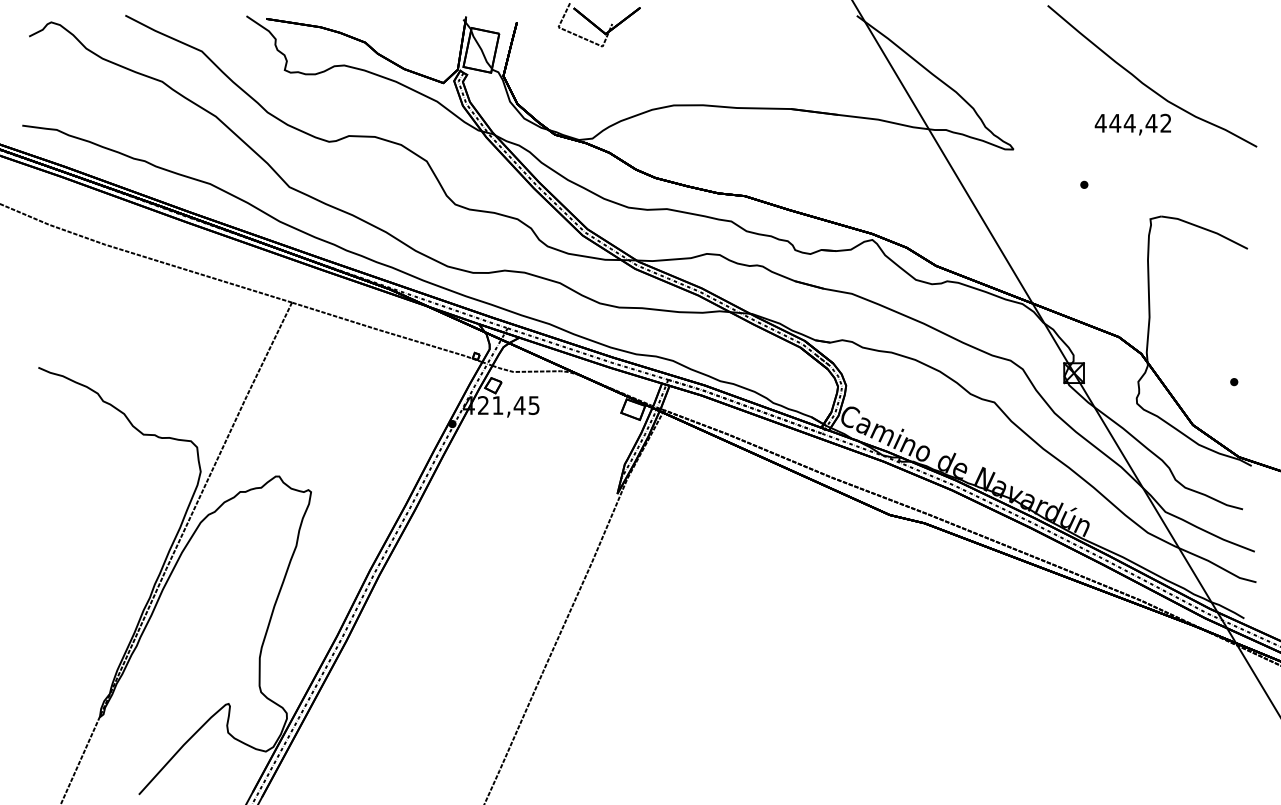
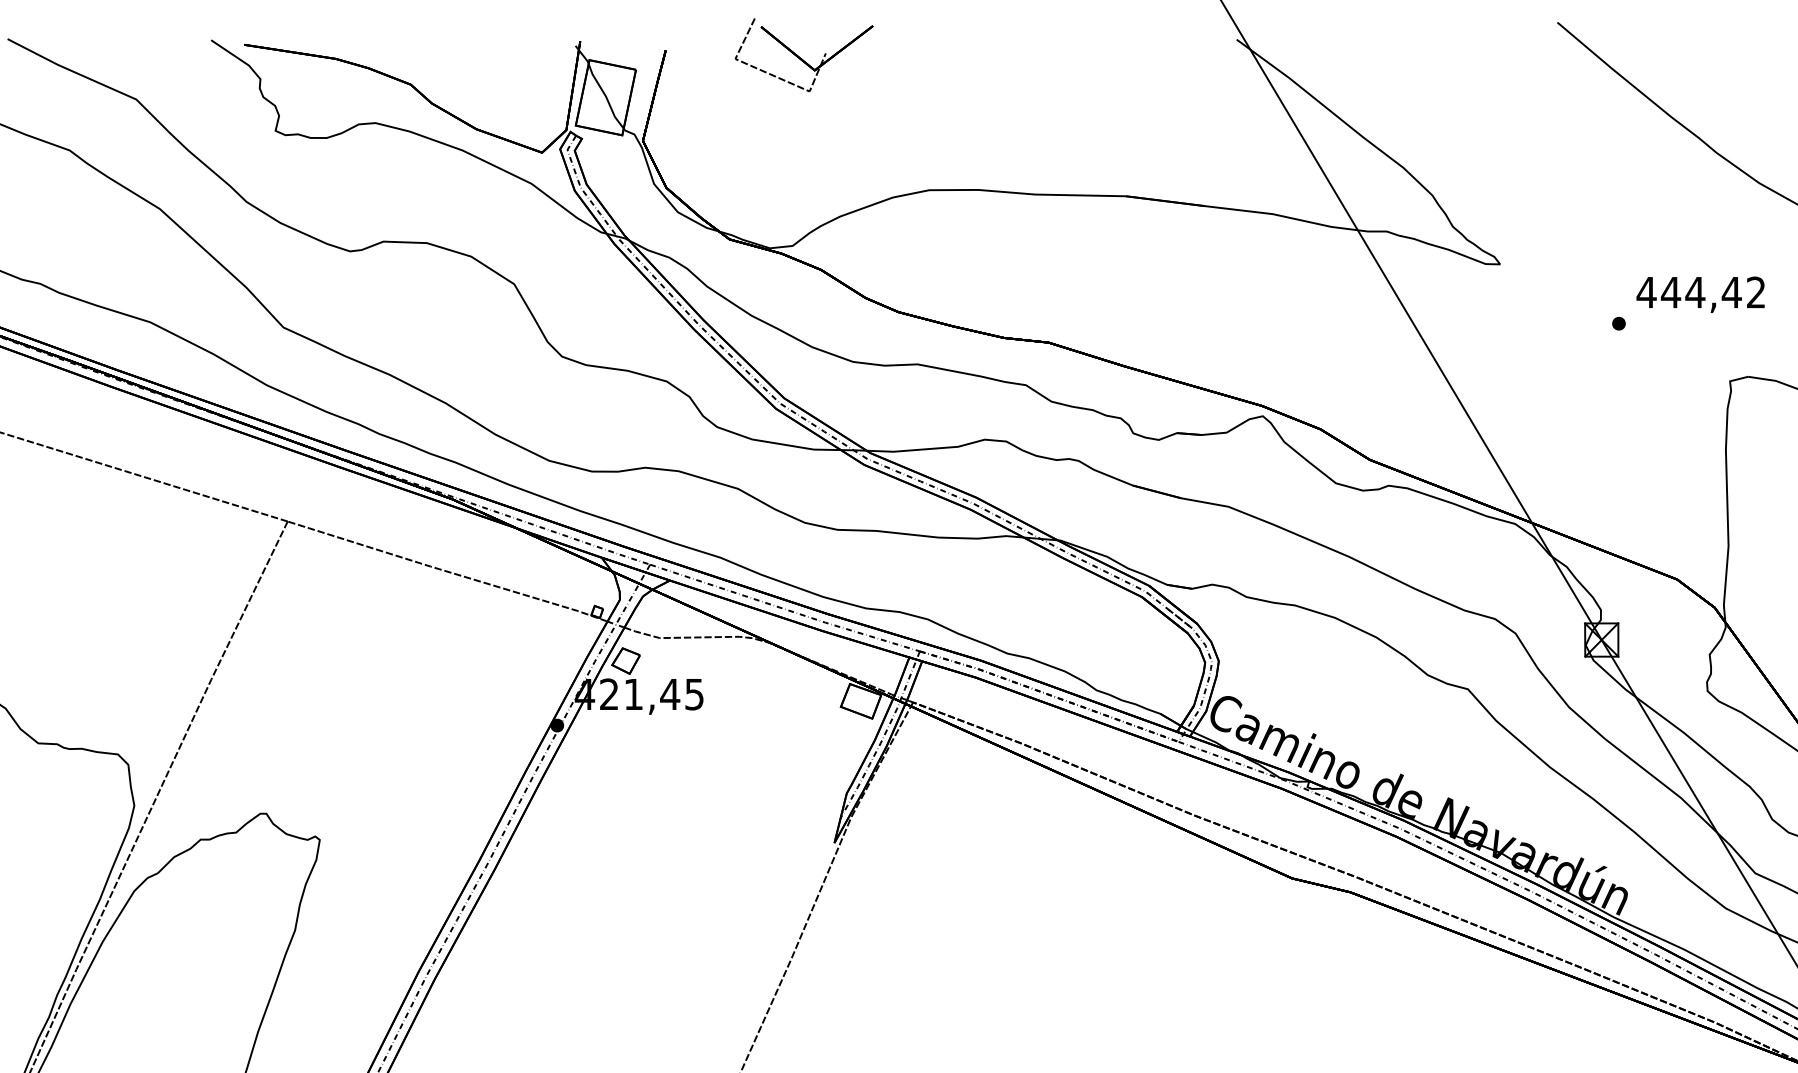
text: (1132, 124) -> (1699, 294), moved

